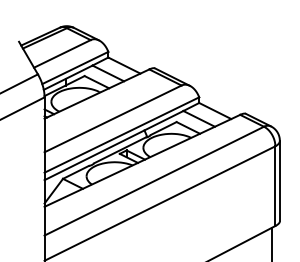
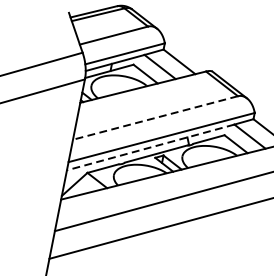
line: (112, 119) -> (154, 118), solid -> dashed
line: (114, 145) -> (151, 147), solid -> dashed

